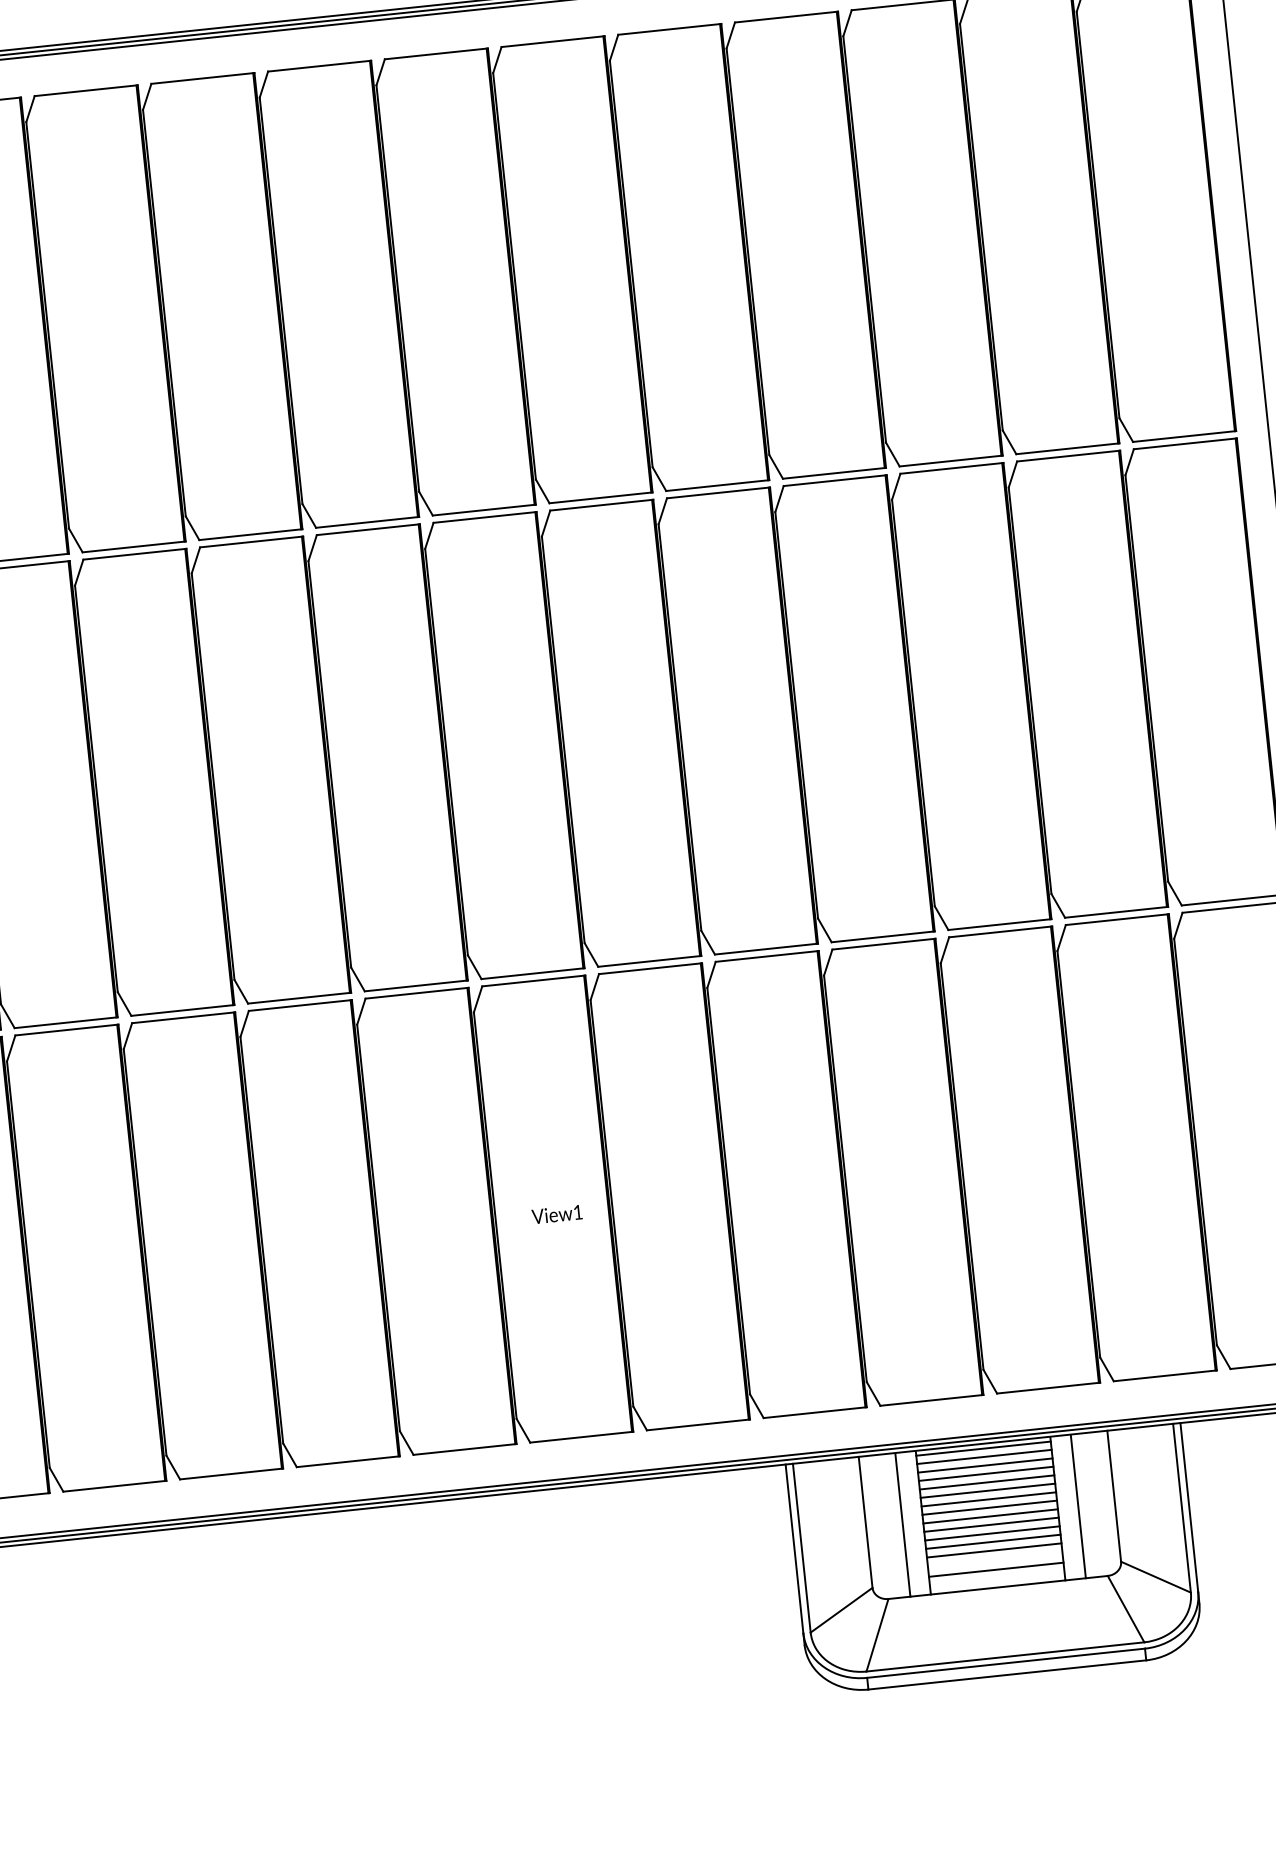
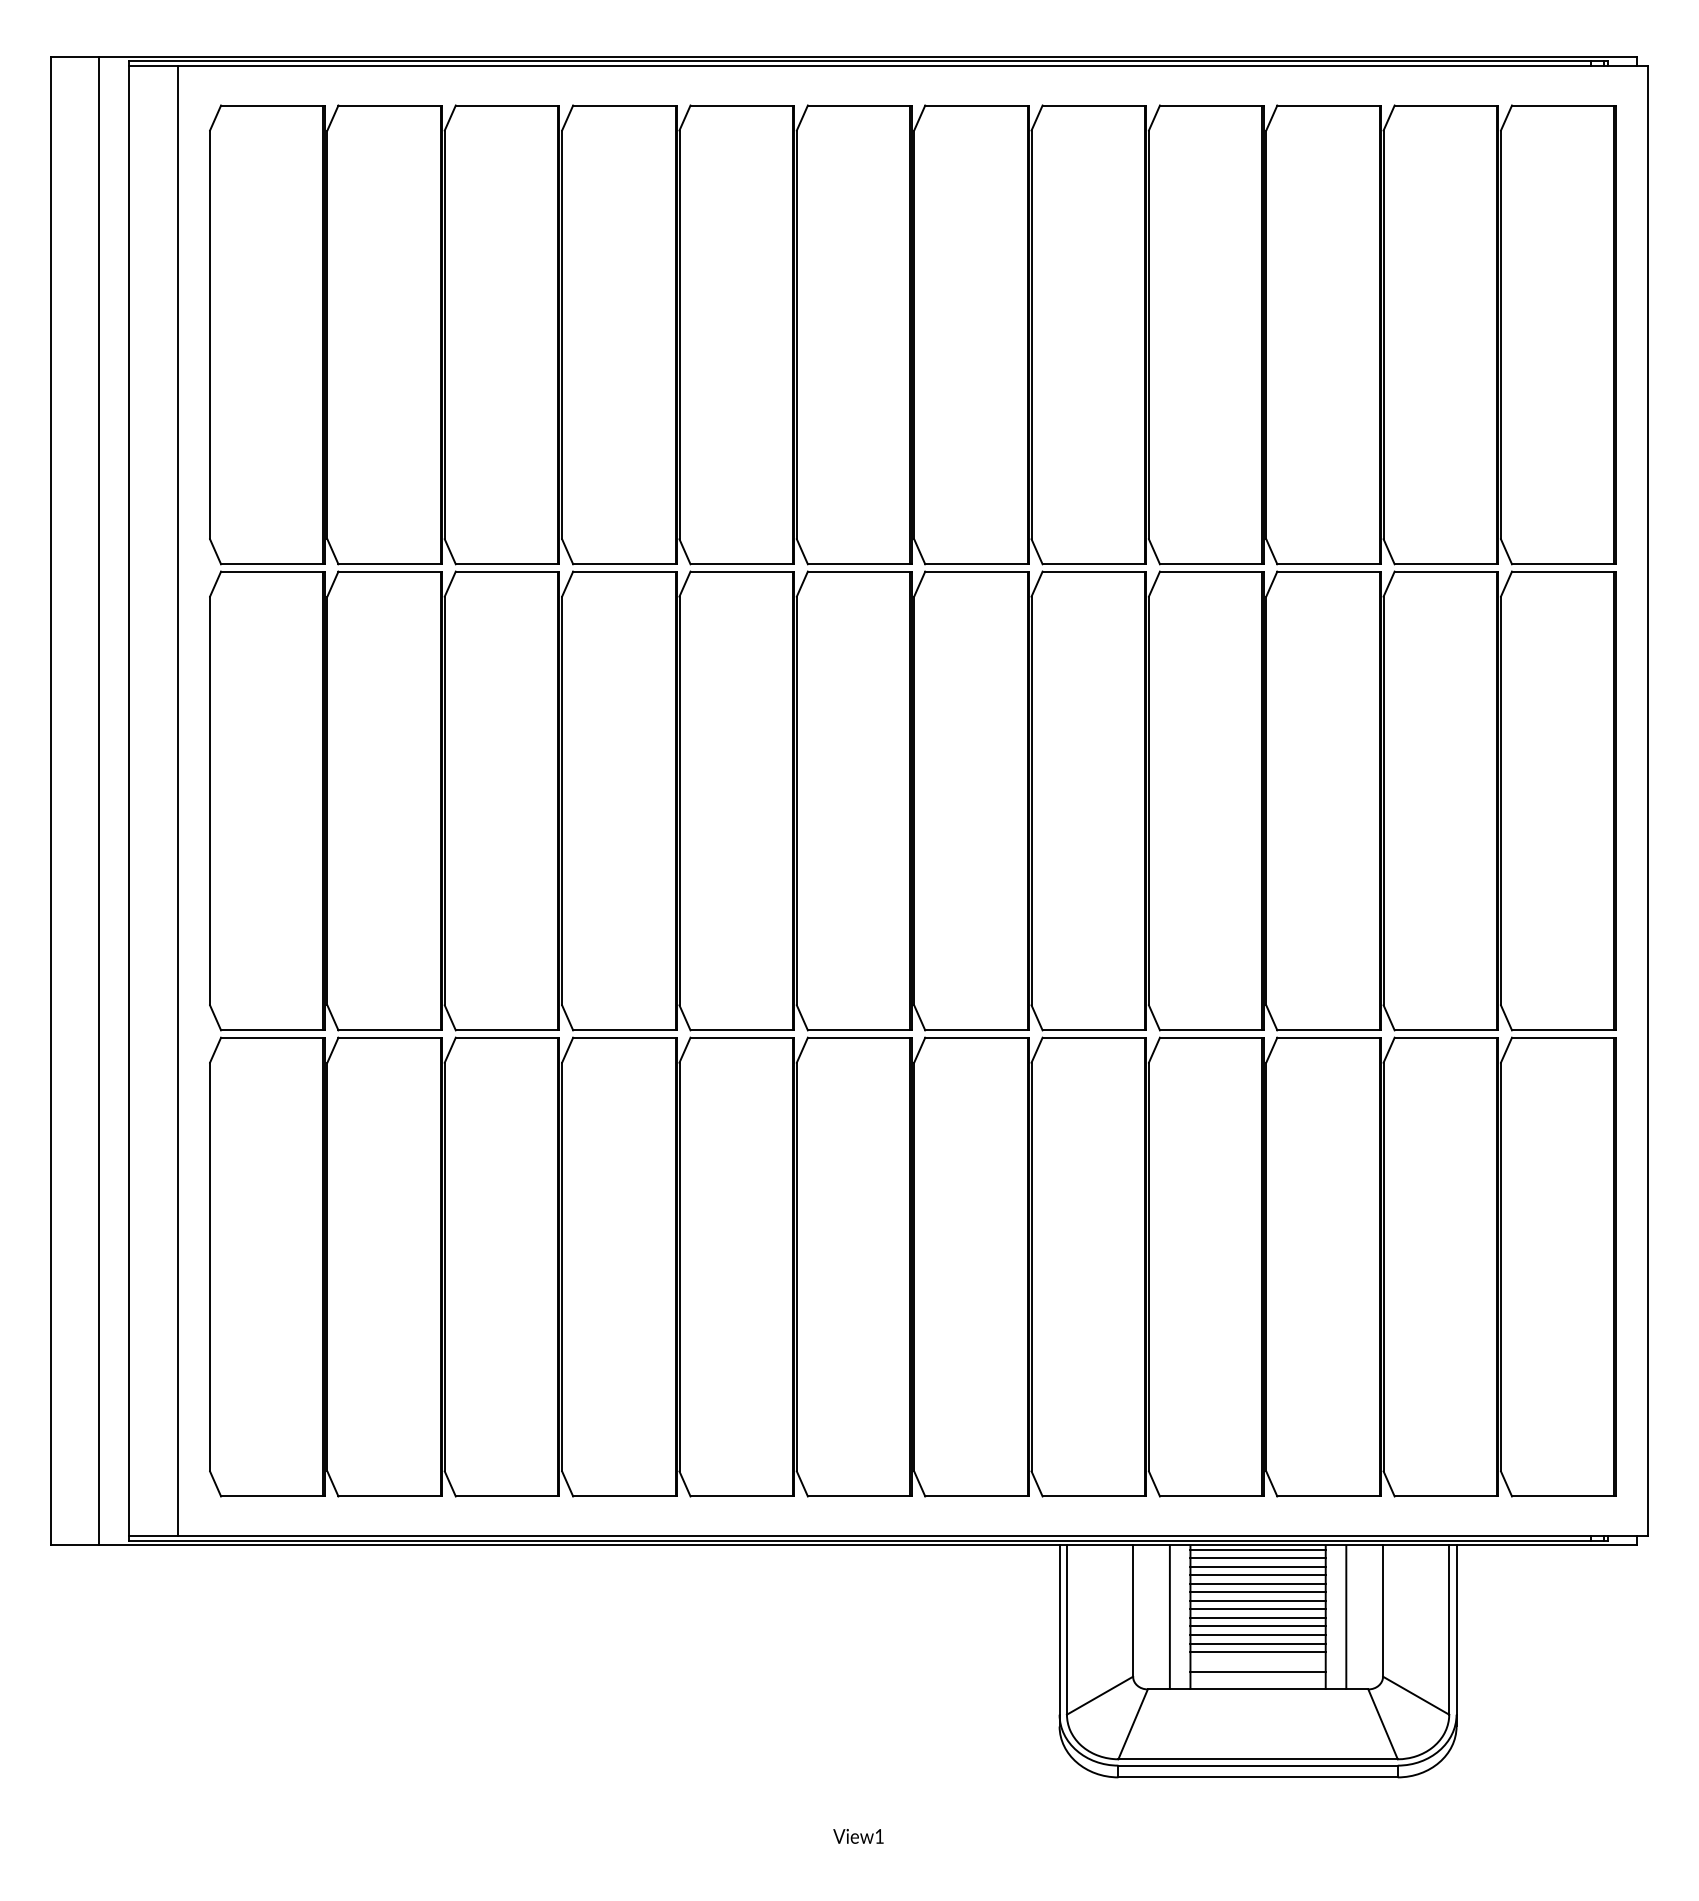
text: (557, 1214) -> (858, 1836), moved

